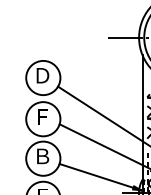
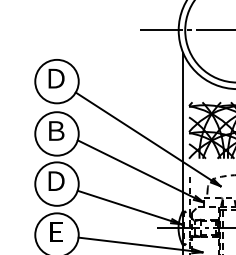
text: (42, 116) -> (56, 130), Ｆ -> Ｂ
text: (42, 155) -> (56, 180), Ｂ -> Ｄ

